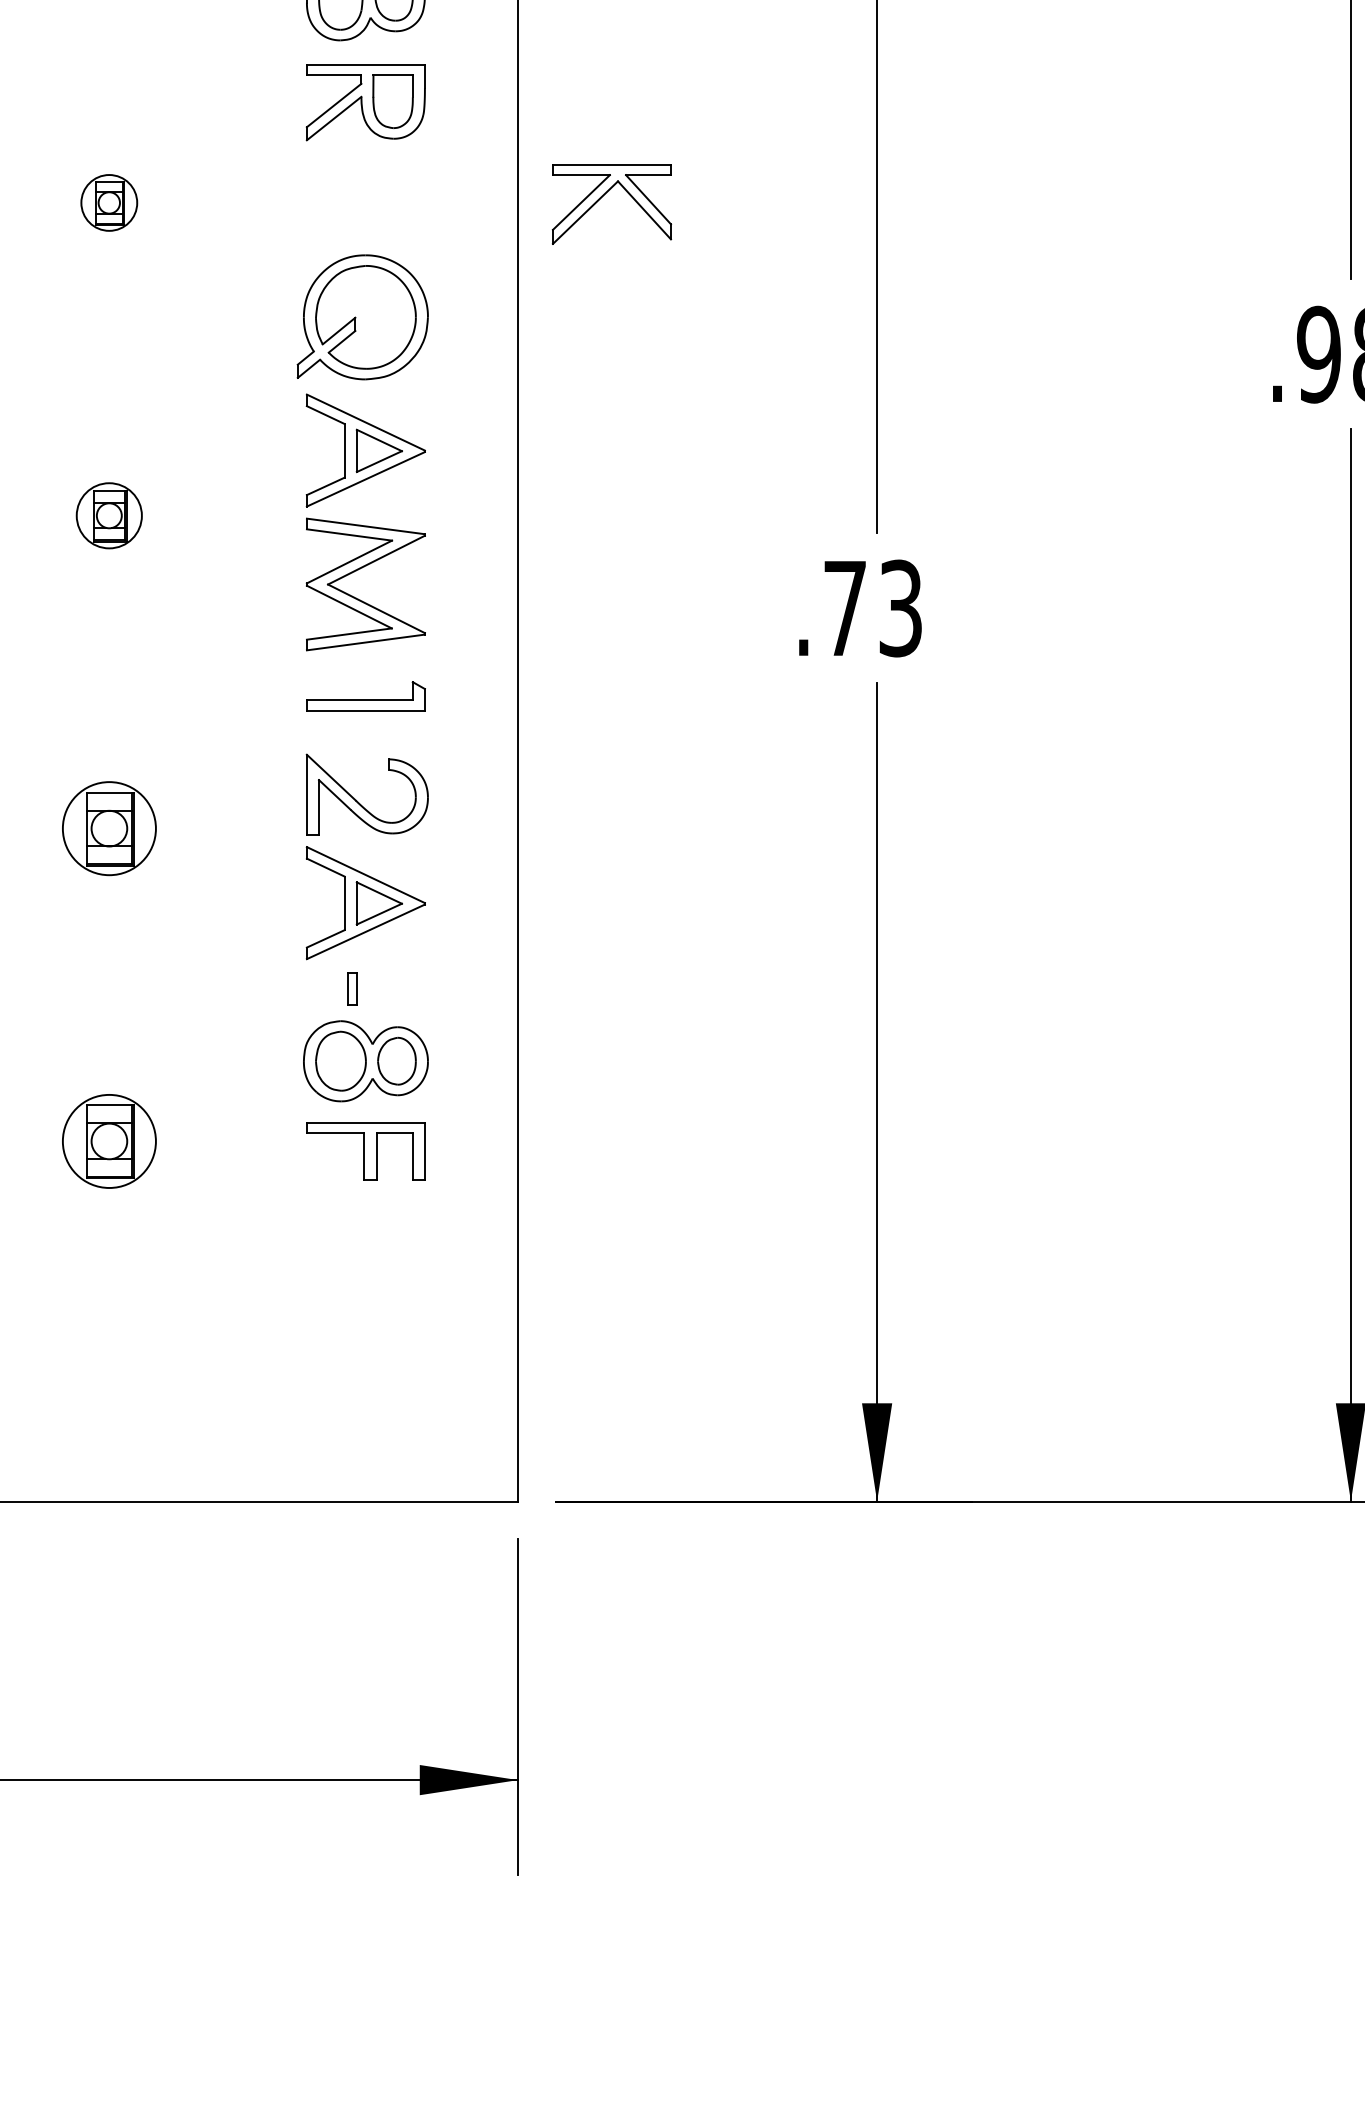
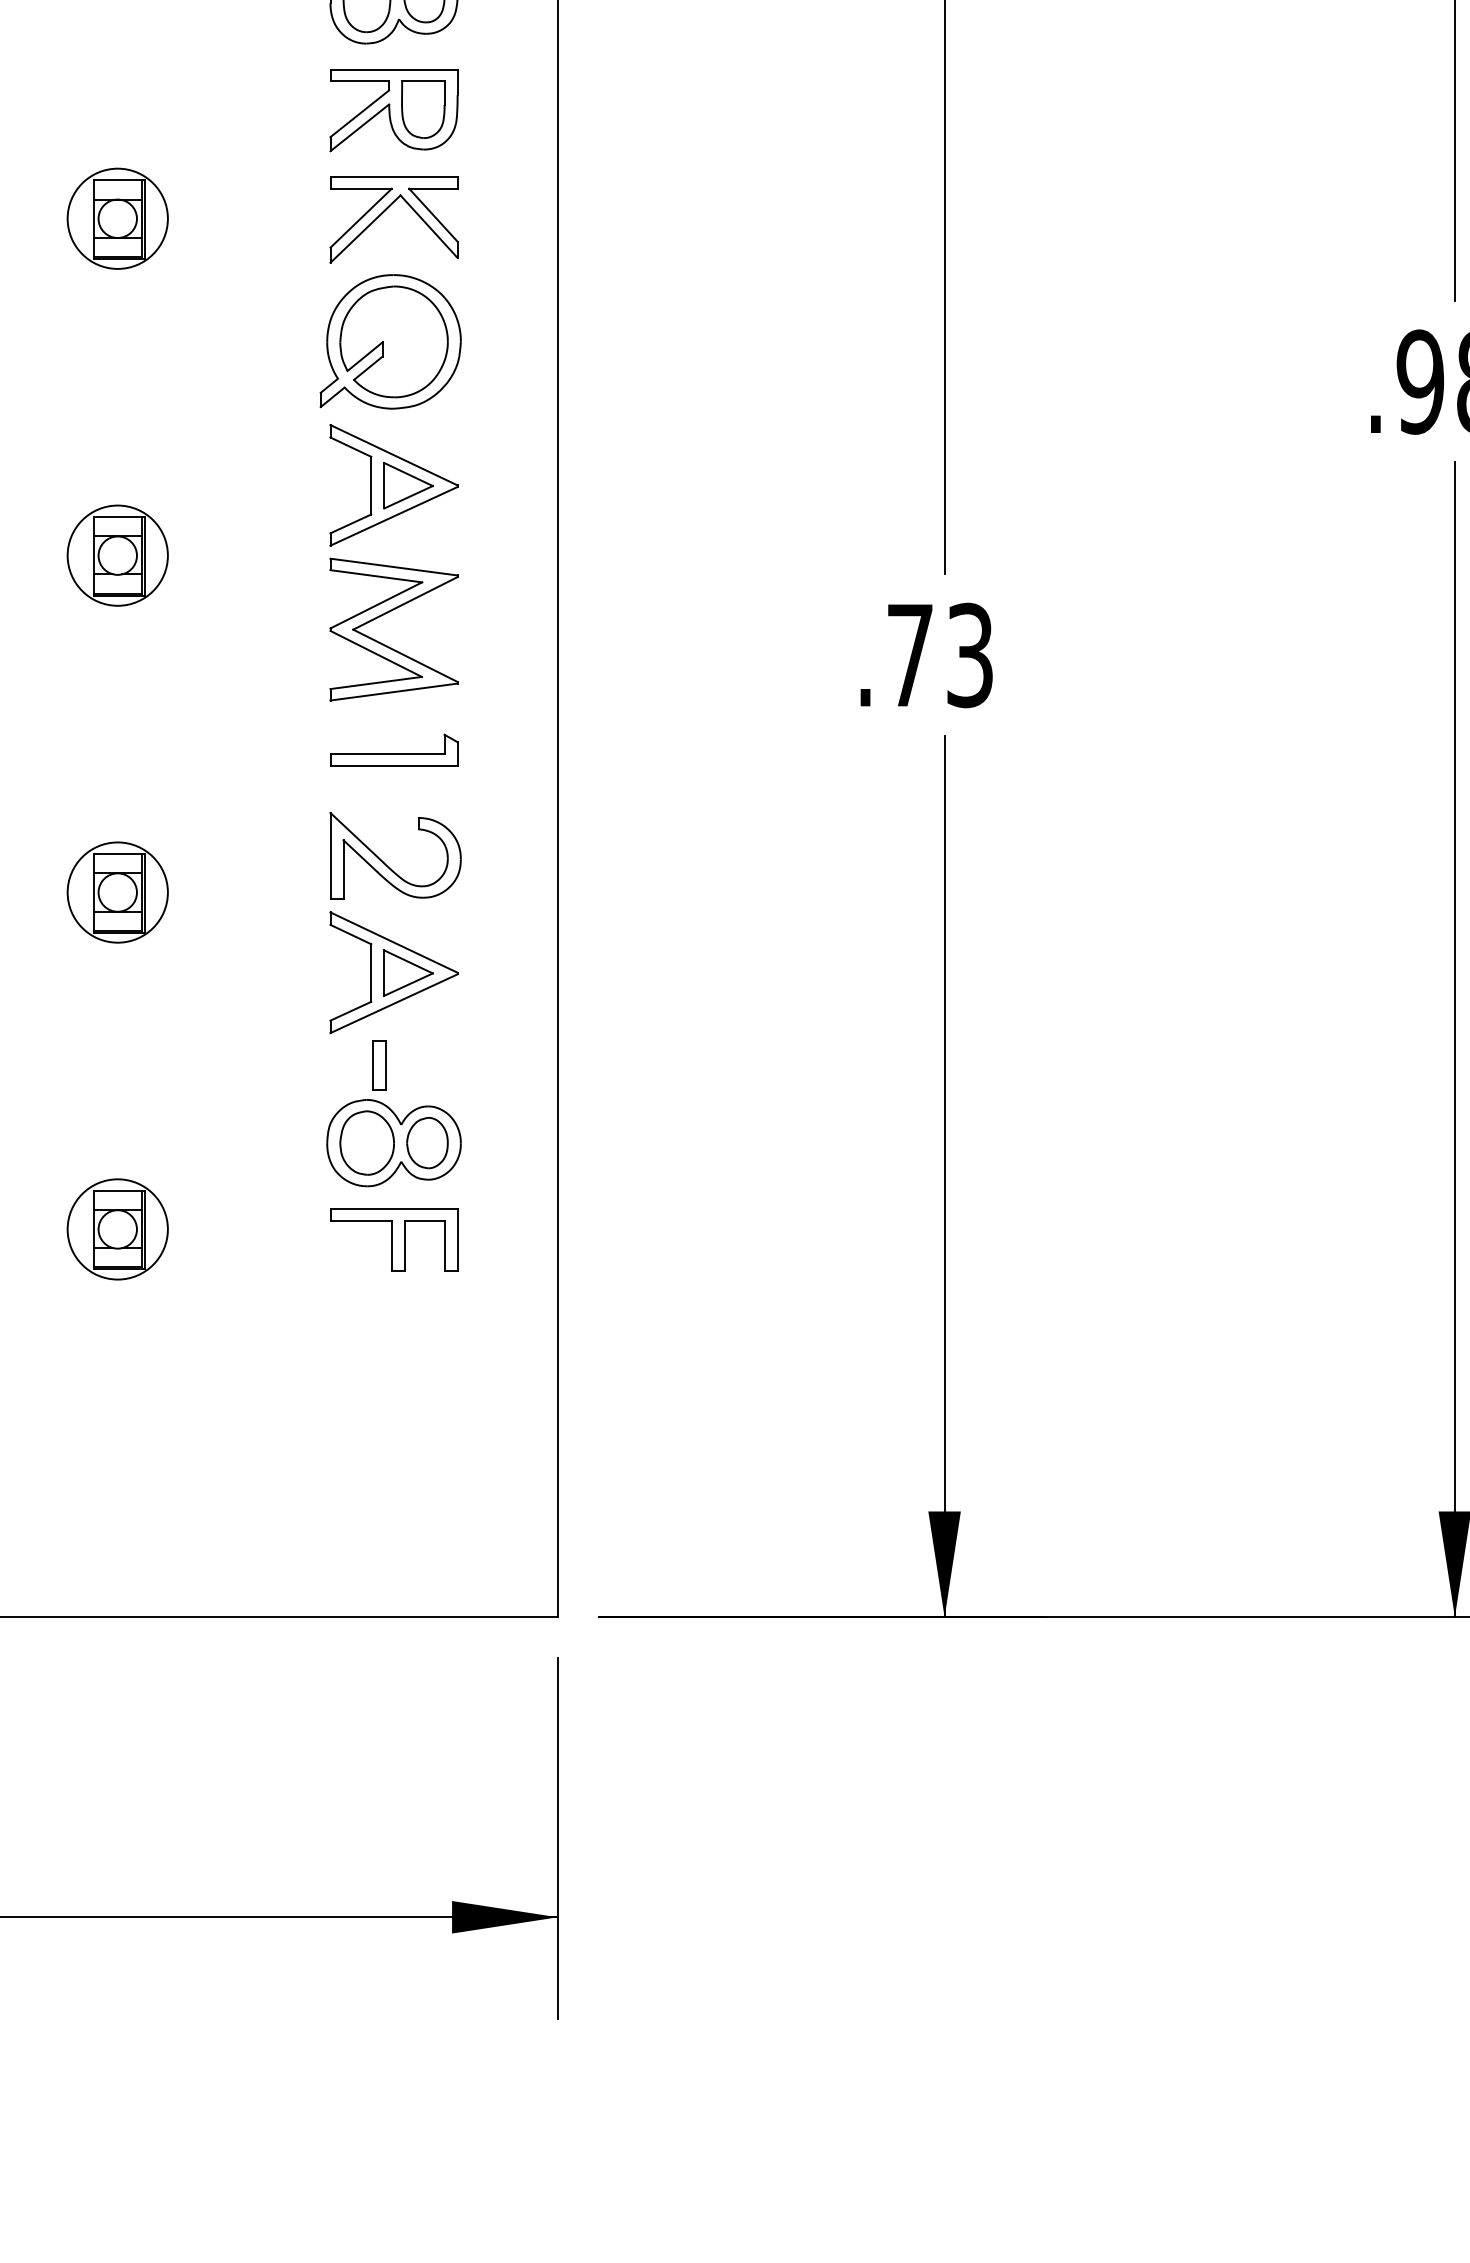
part: (604, 196) -> (385, 211), moved
part: (109, 202) -> (117, 218), size x1.67
part: (109, 515) -> (117, 555), size x1.43
part: (352, 989) -> (379, 1065), size x1.43

